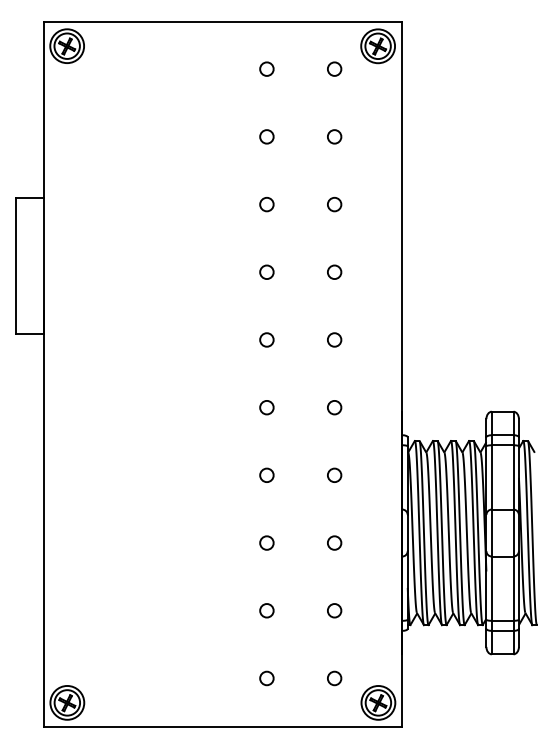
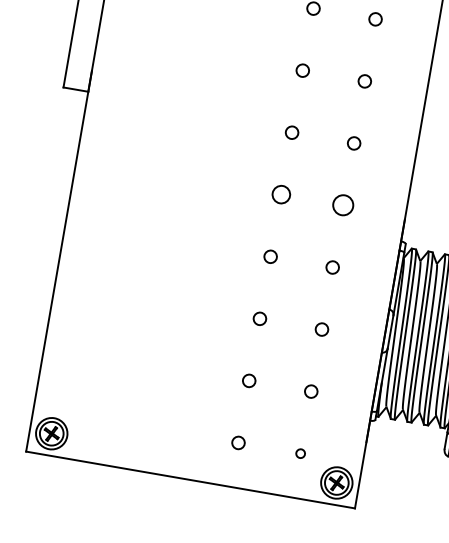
circle: (266, 407) -> (281, 194), size x1.4
circle: (334, 407) -> (343, 205), size x1.6
circle: (334, 678) -> (300, 453), size x0.7

